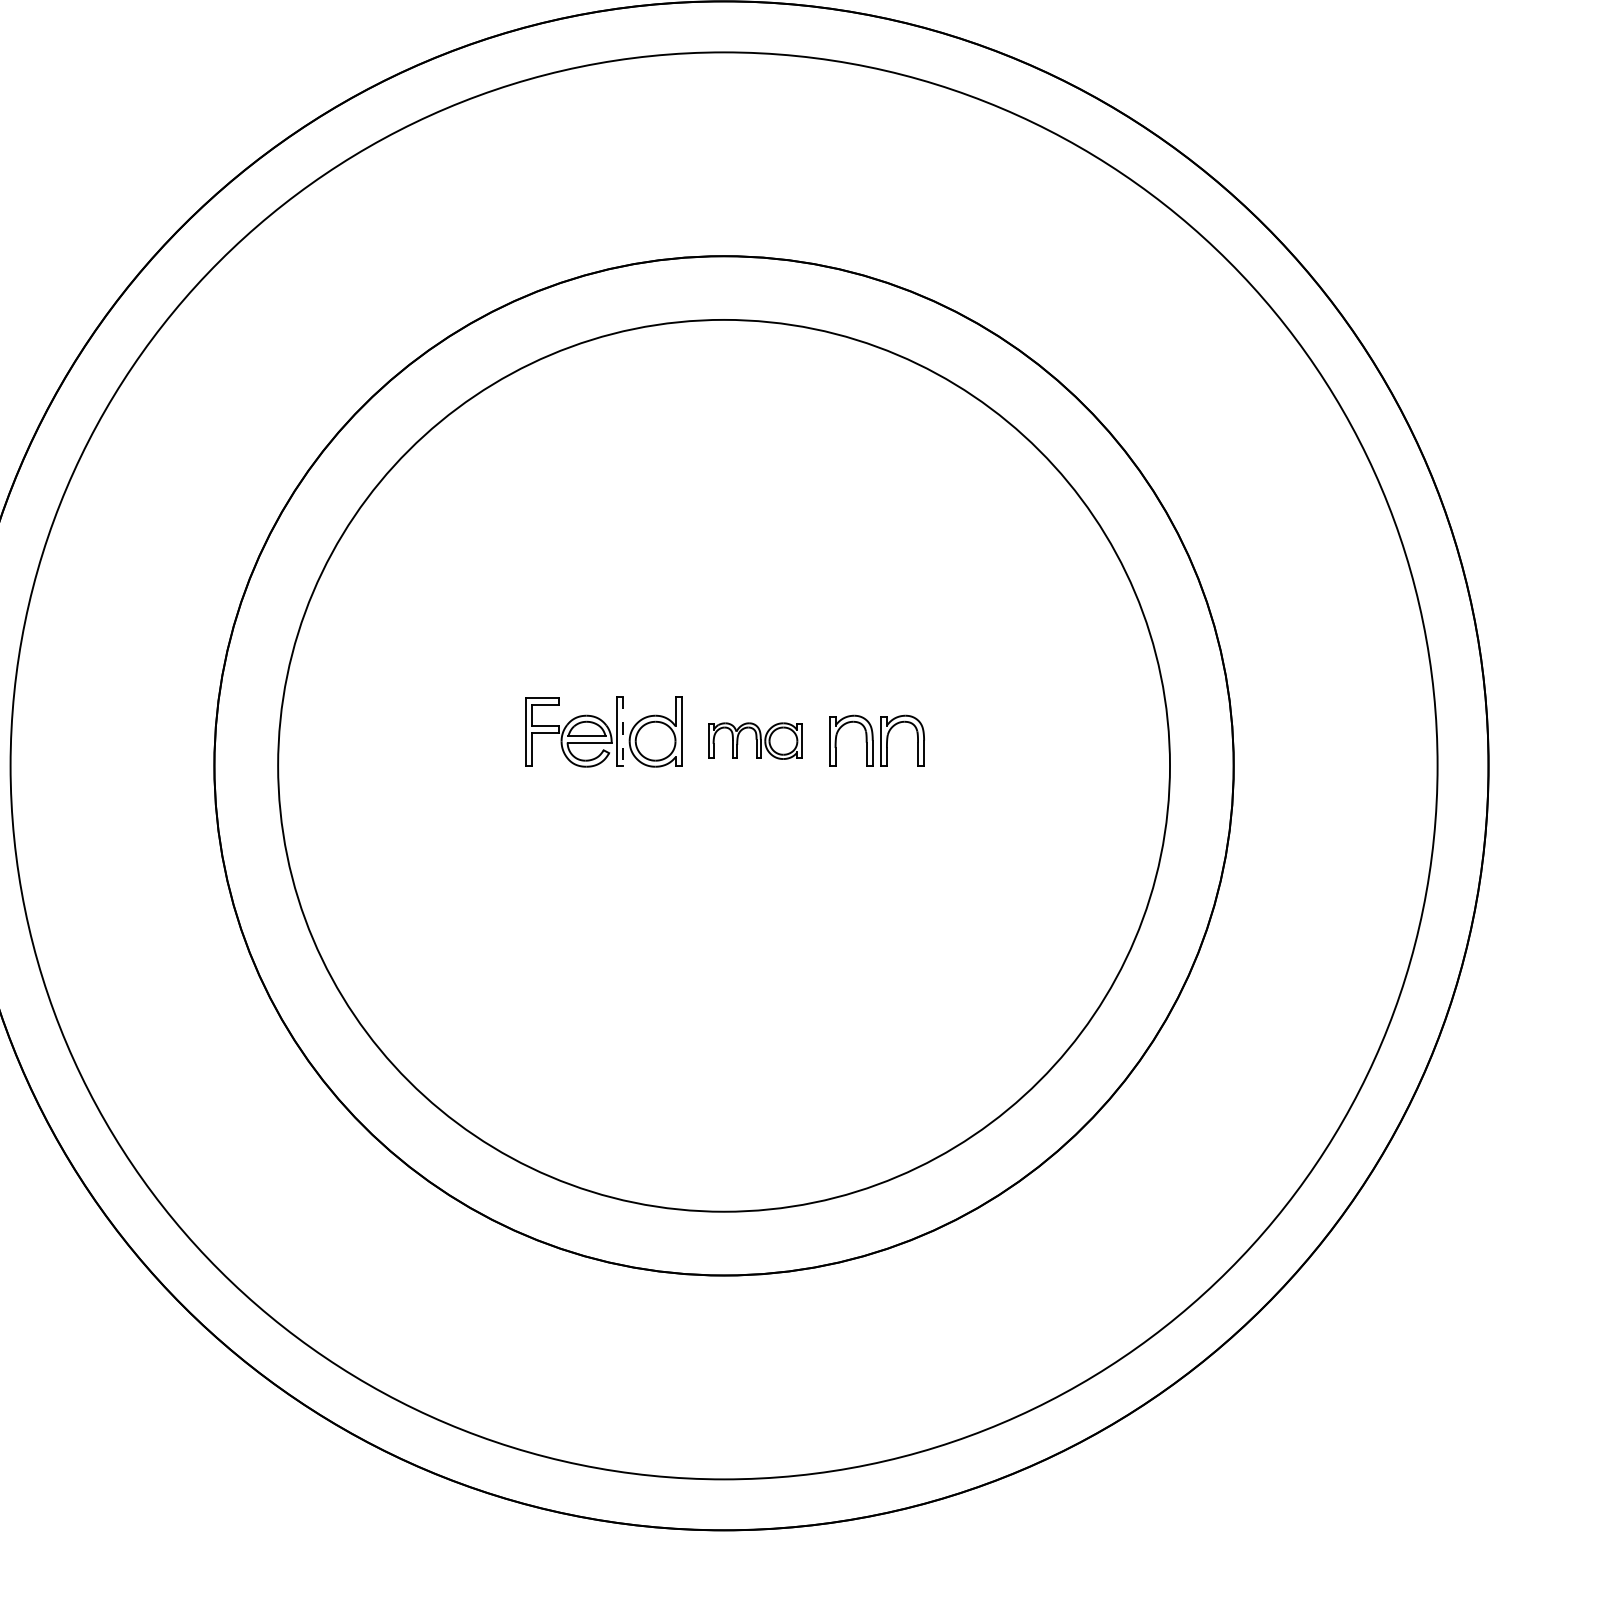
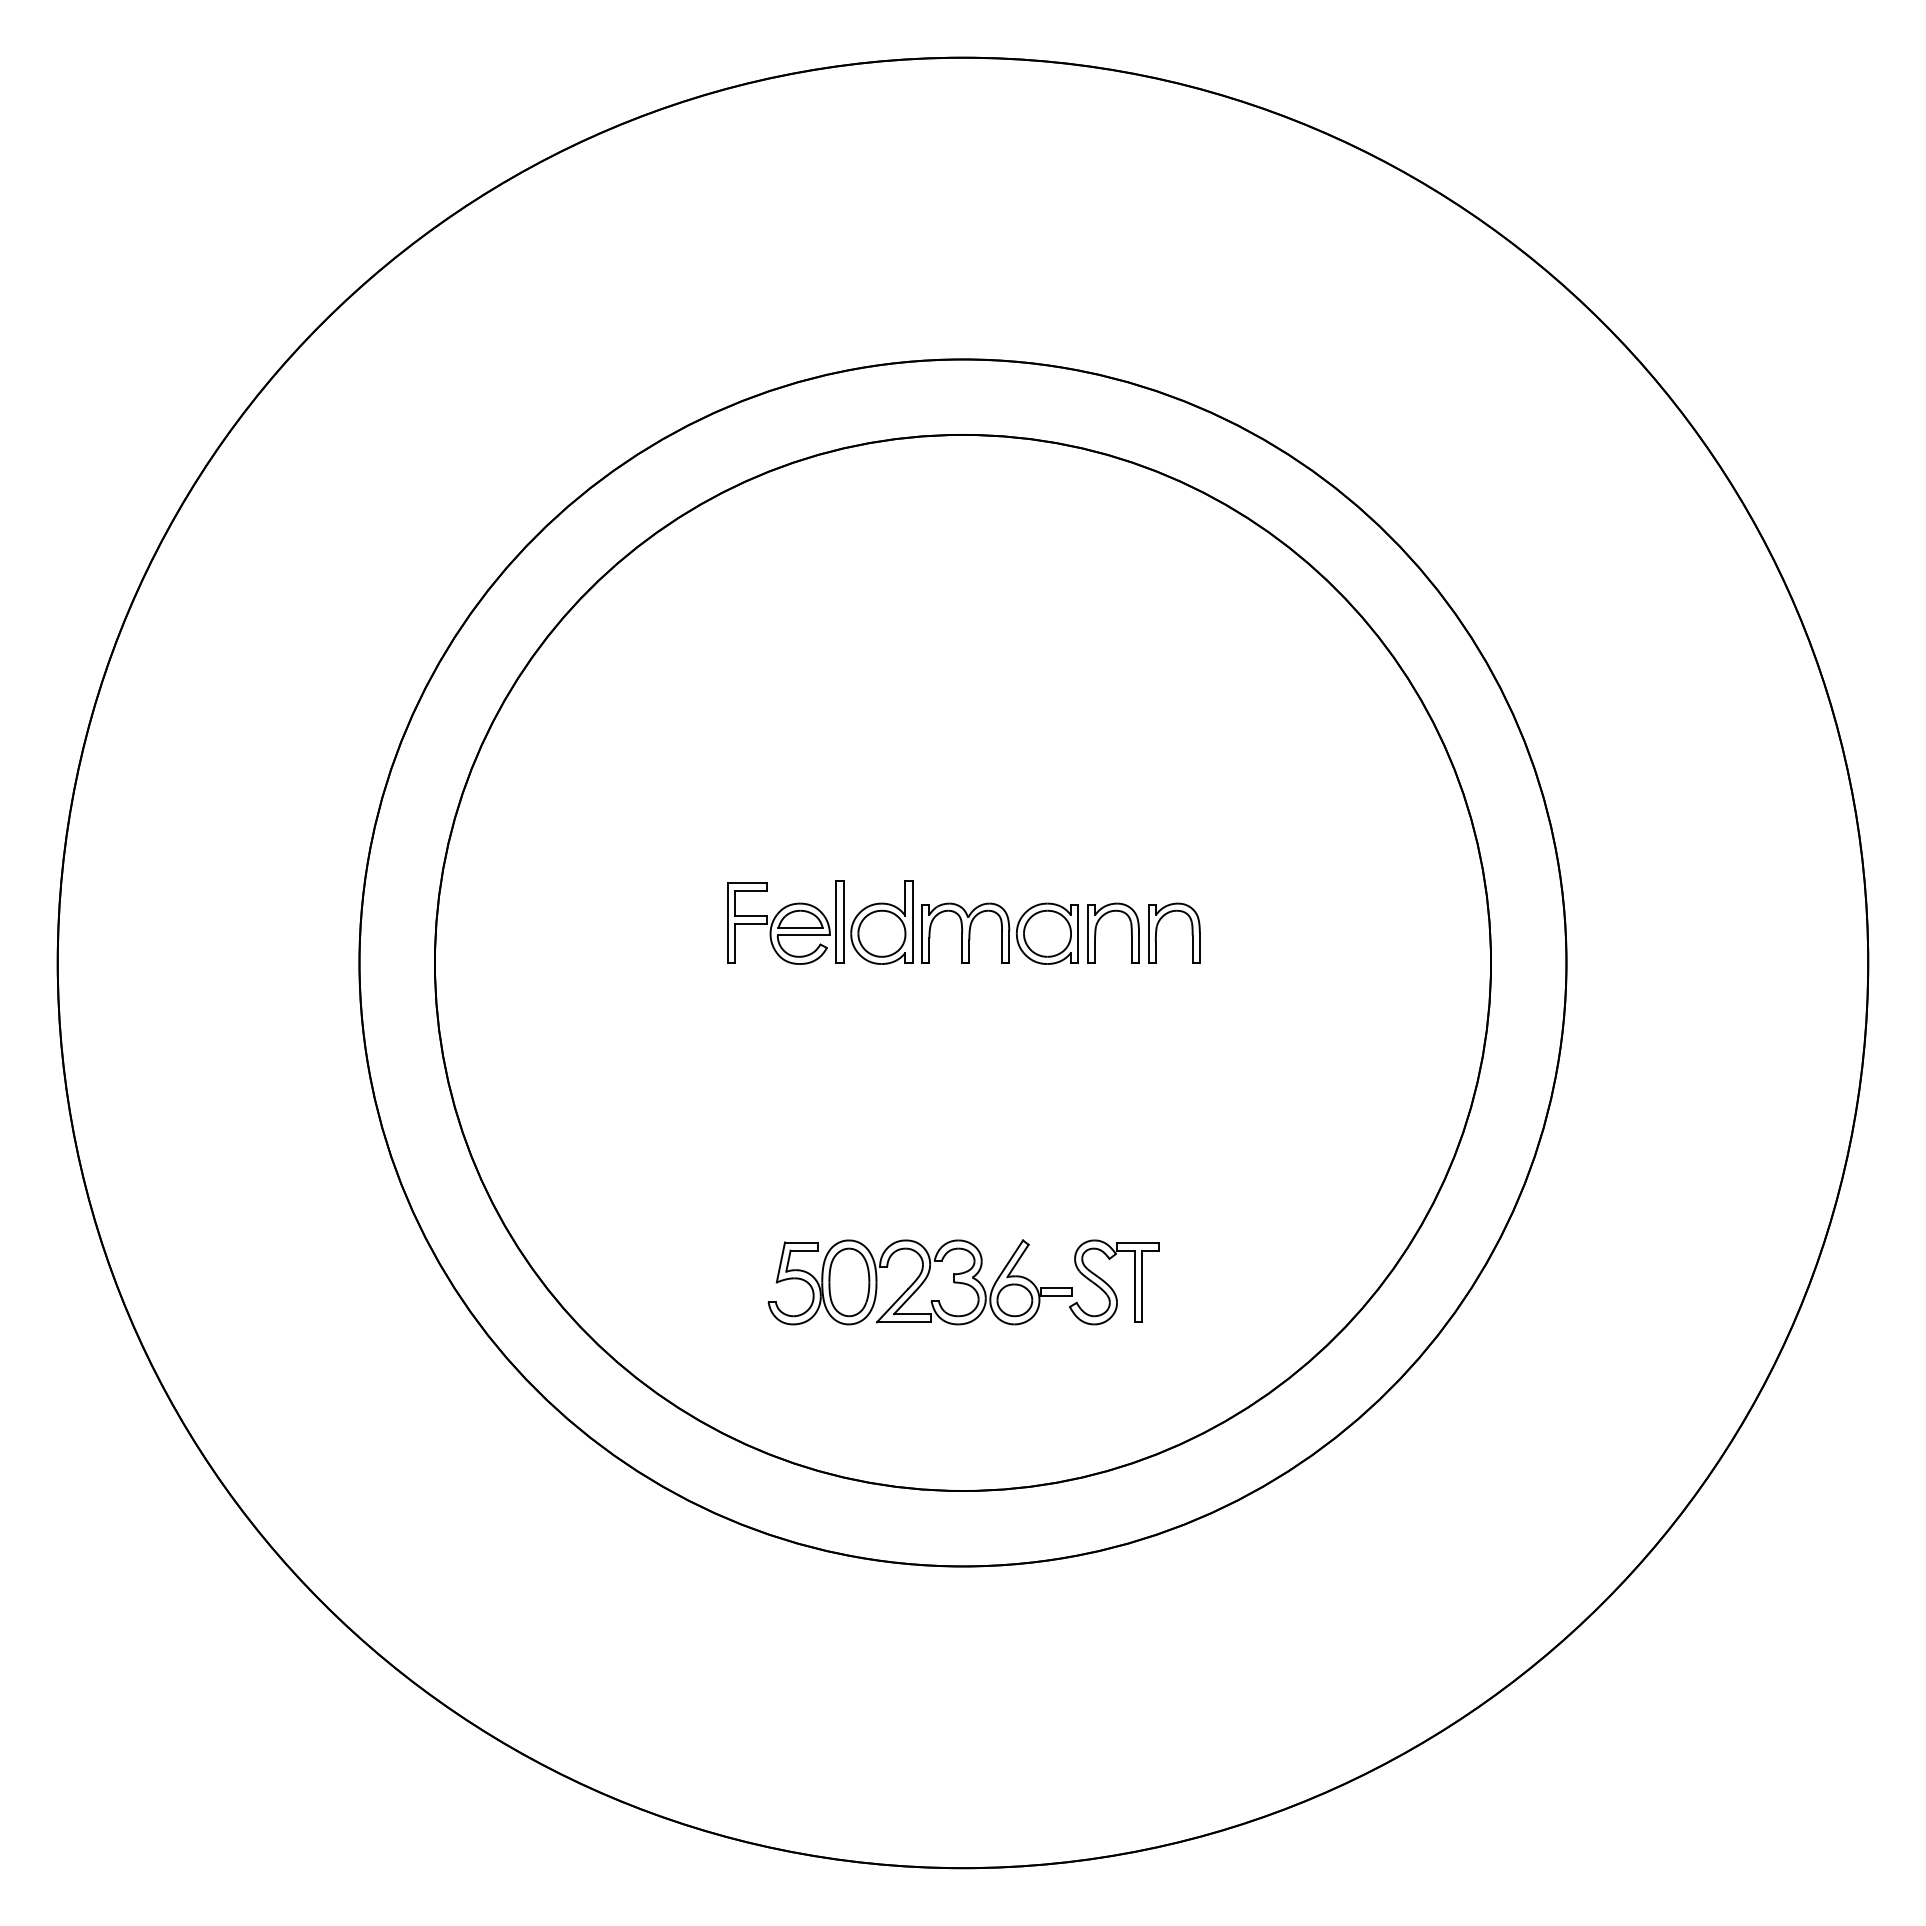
line: (623, 731) -> (843, 922), dashed -> solid
part: (754, 740) -> (999, 933), size x1.43
circle: (723, 765) -> (962, 962), size x0.62
part: (724, 1035) -> (963, 1282), added

